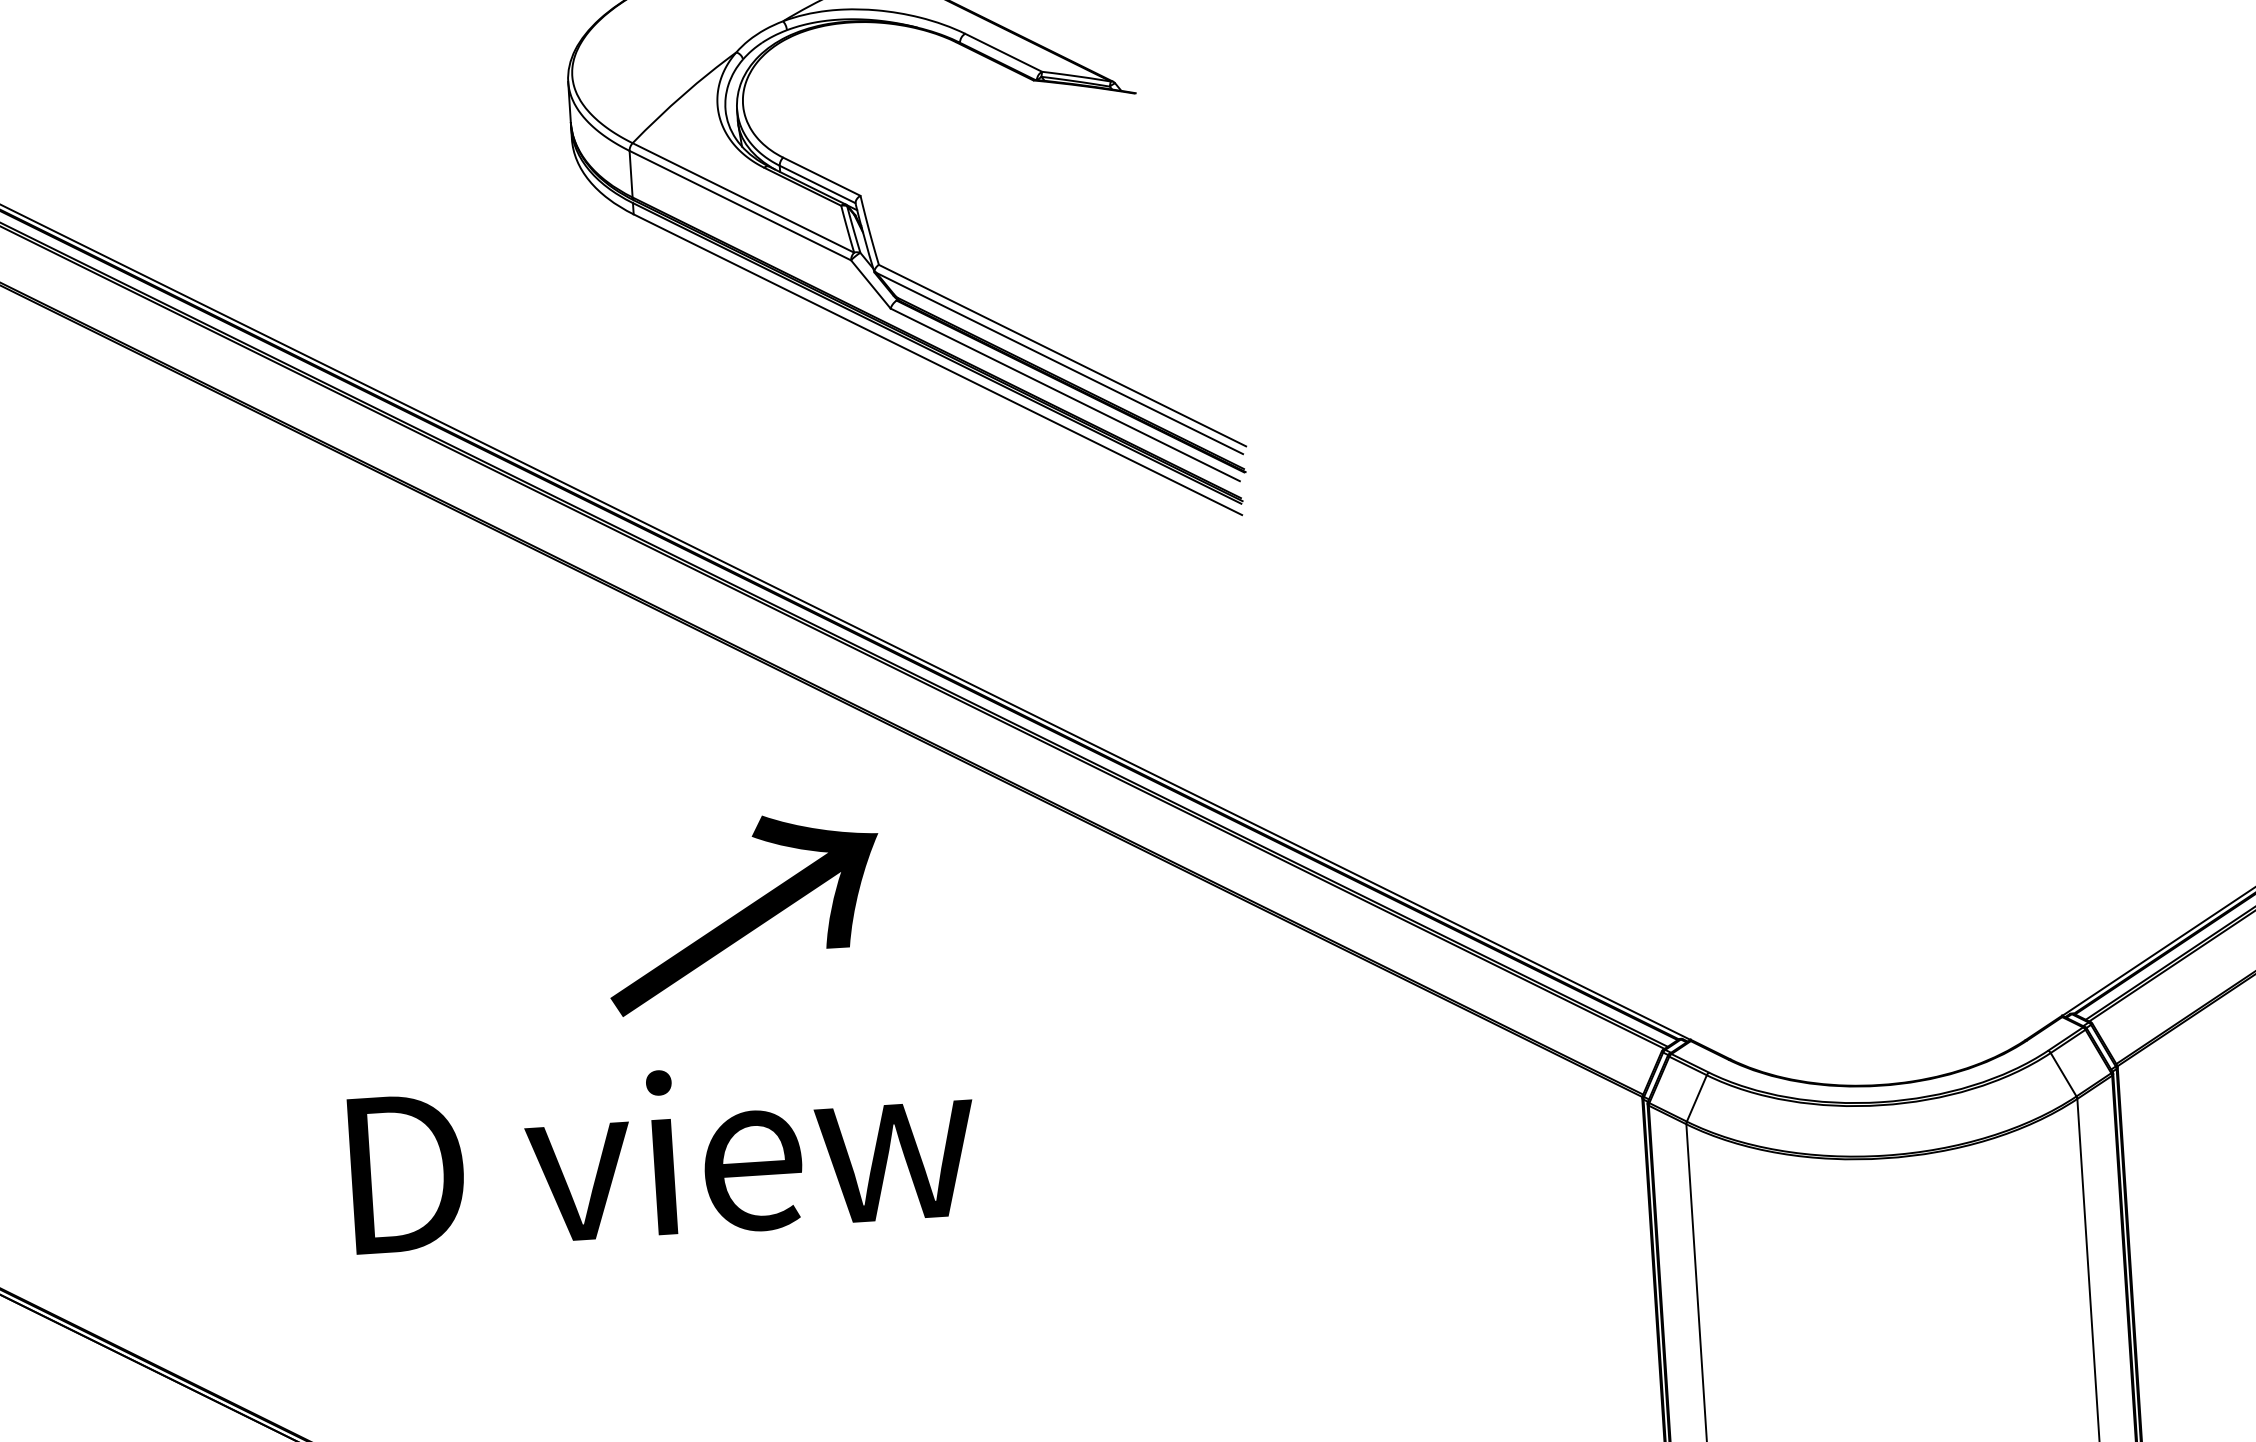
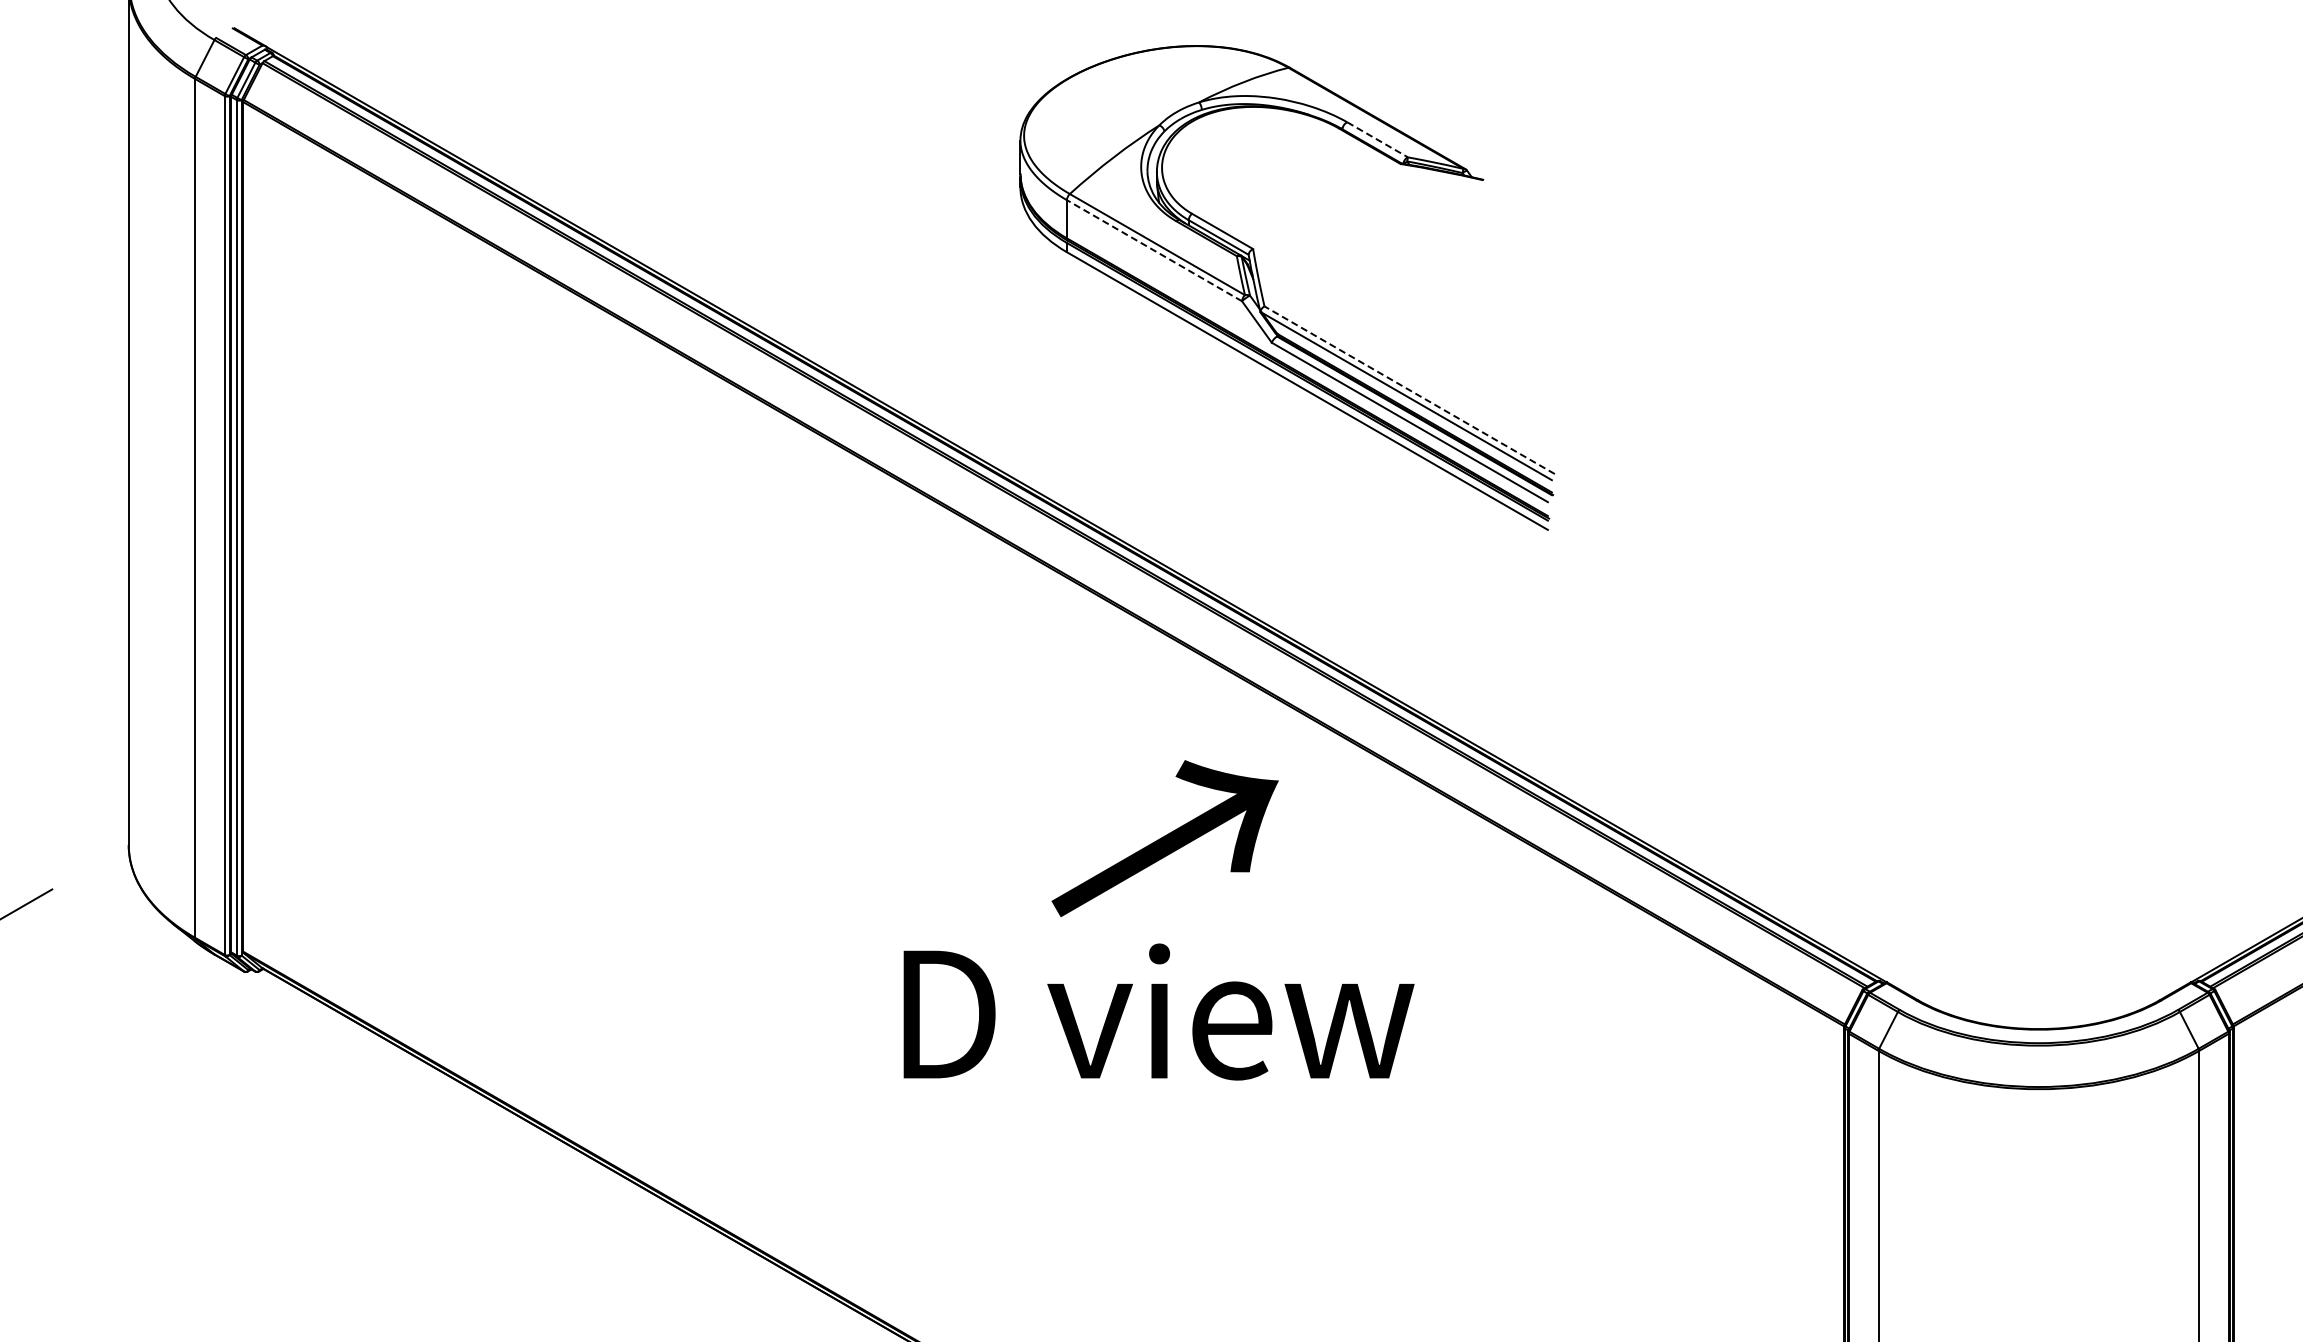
line: (1004, 53) -> (1378, 140), solid -> dashed
line: (740, 205) -> (1154, 250), solid -> dashed
line: (1062, 355) -> (1409, 390), solid -> dashed
text: (743, 912) -> (1164, 838), moved
text: (662, 1153) -> (1158, 1011), moved

